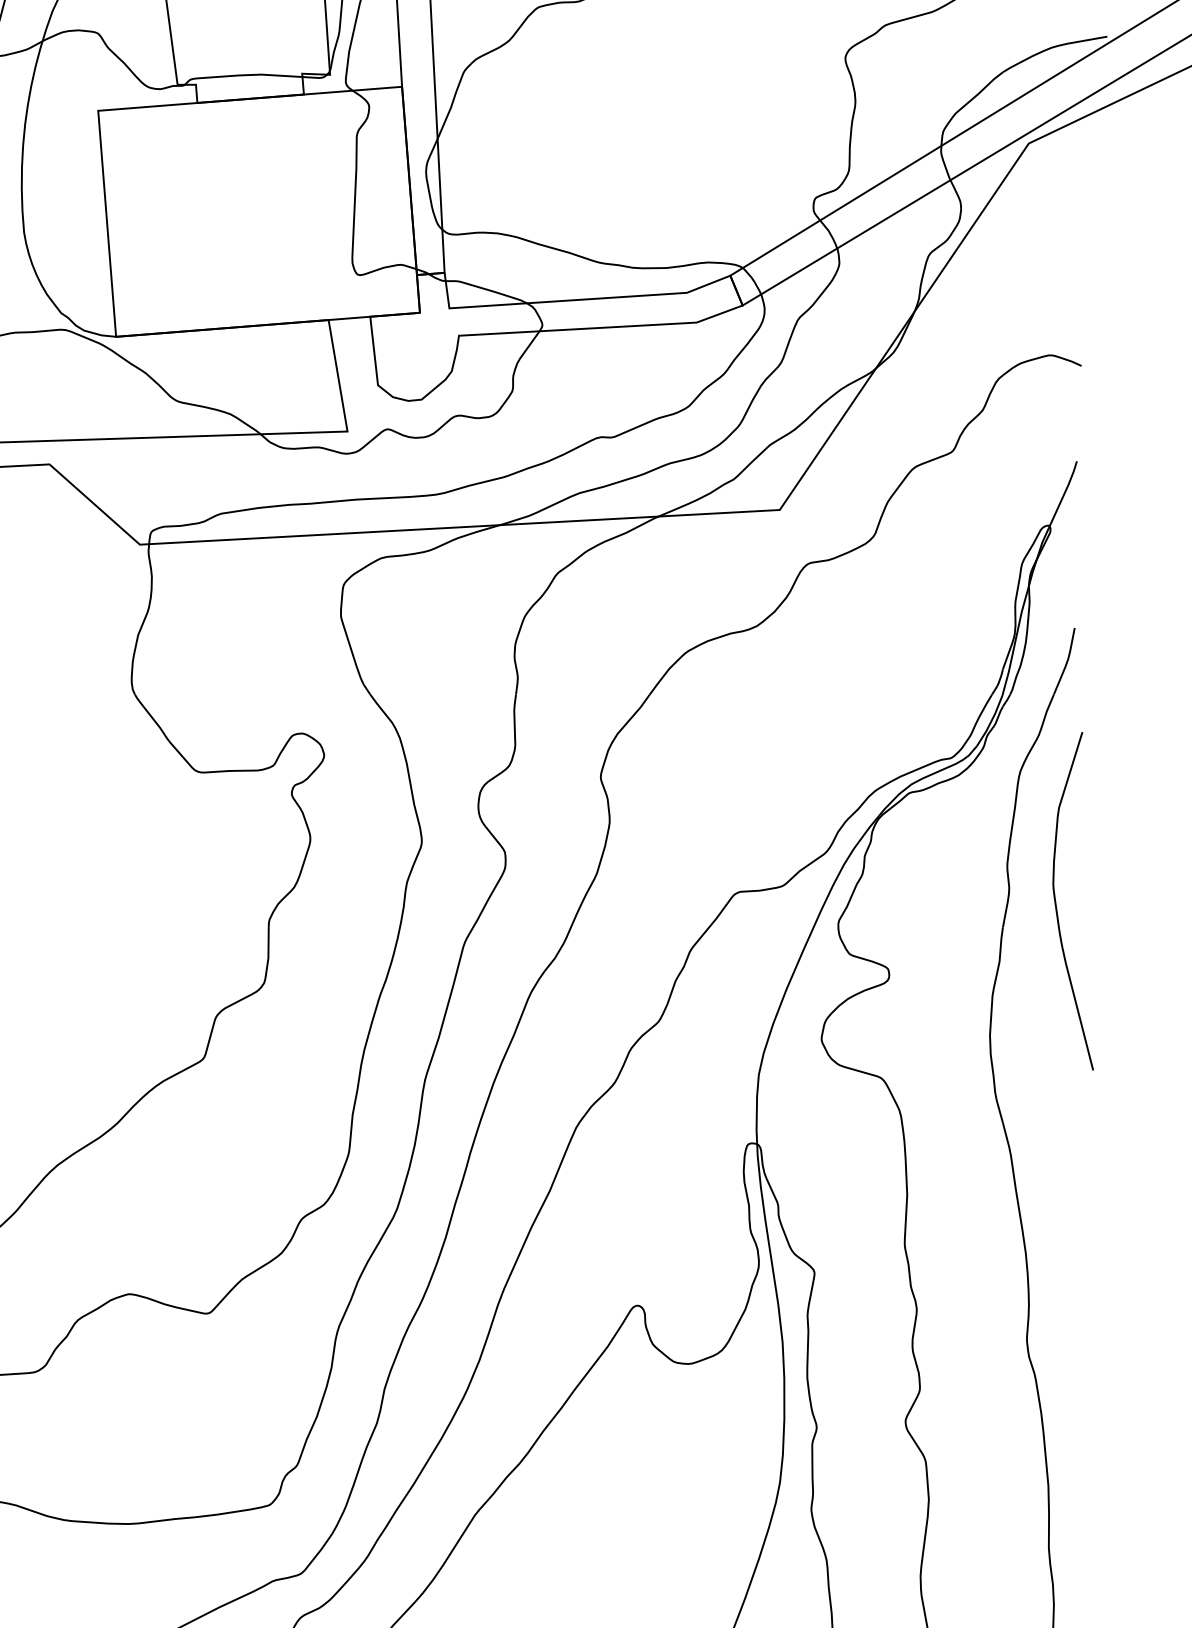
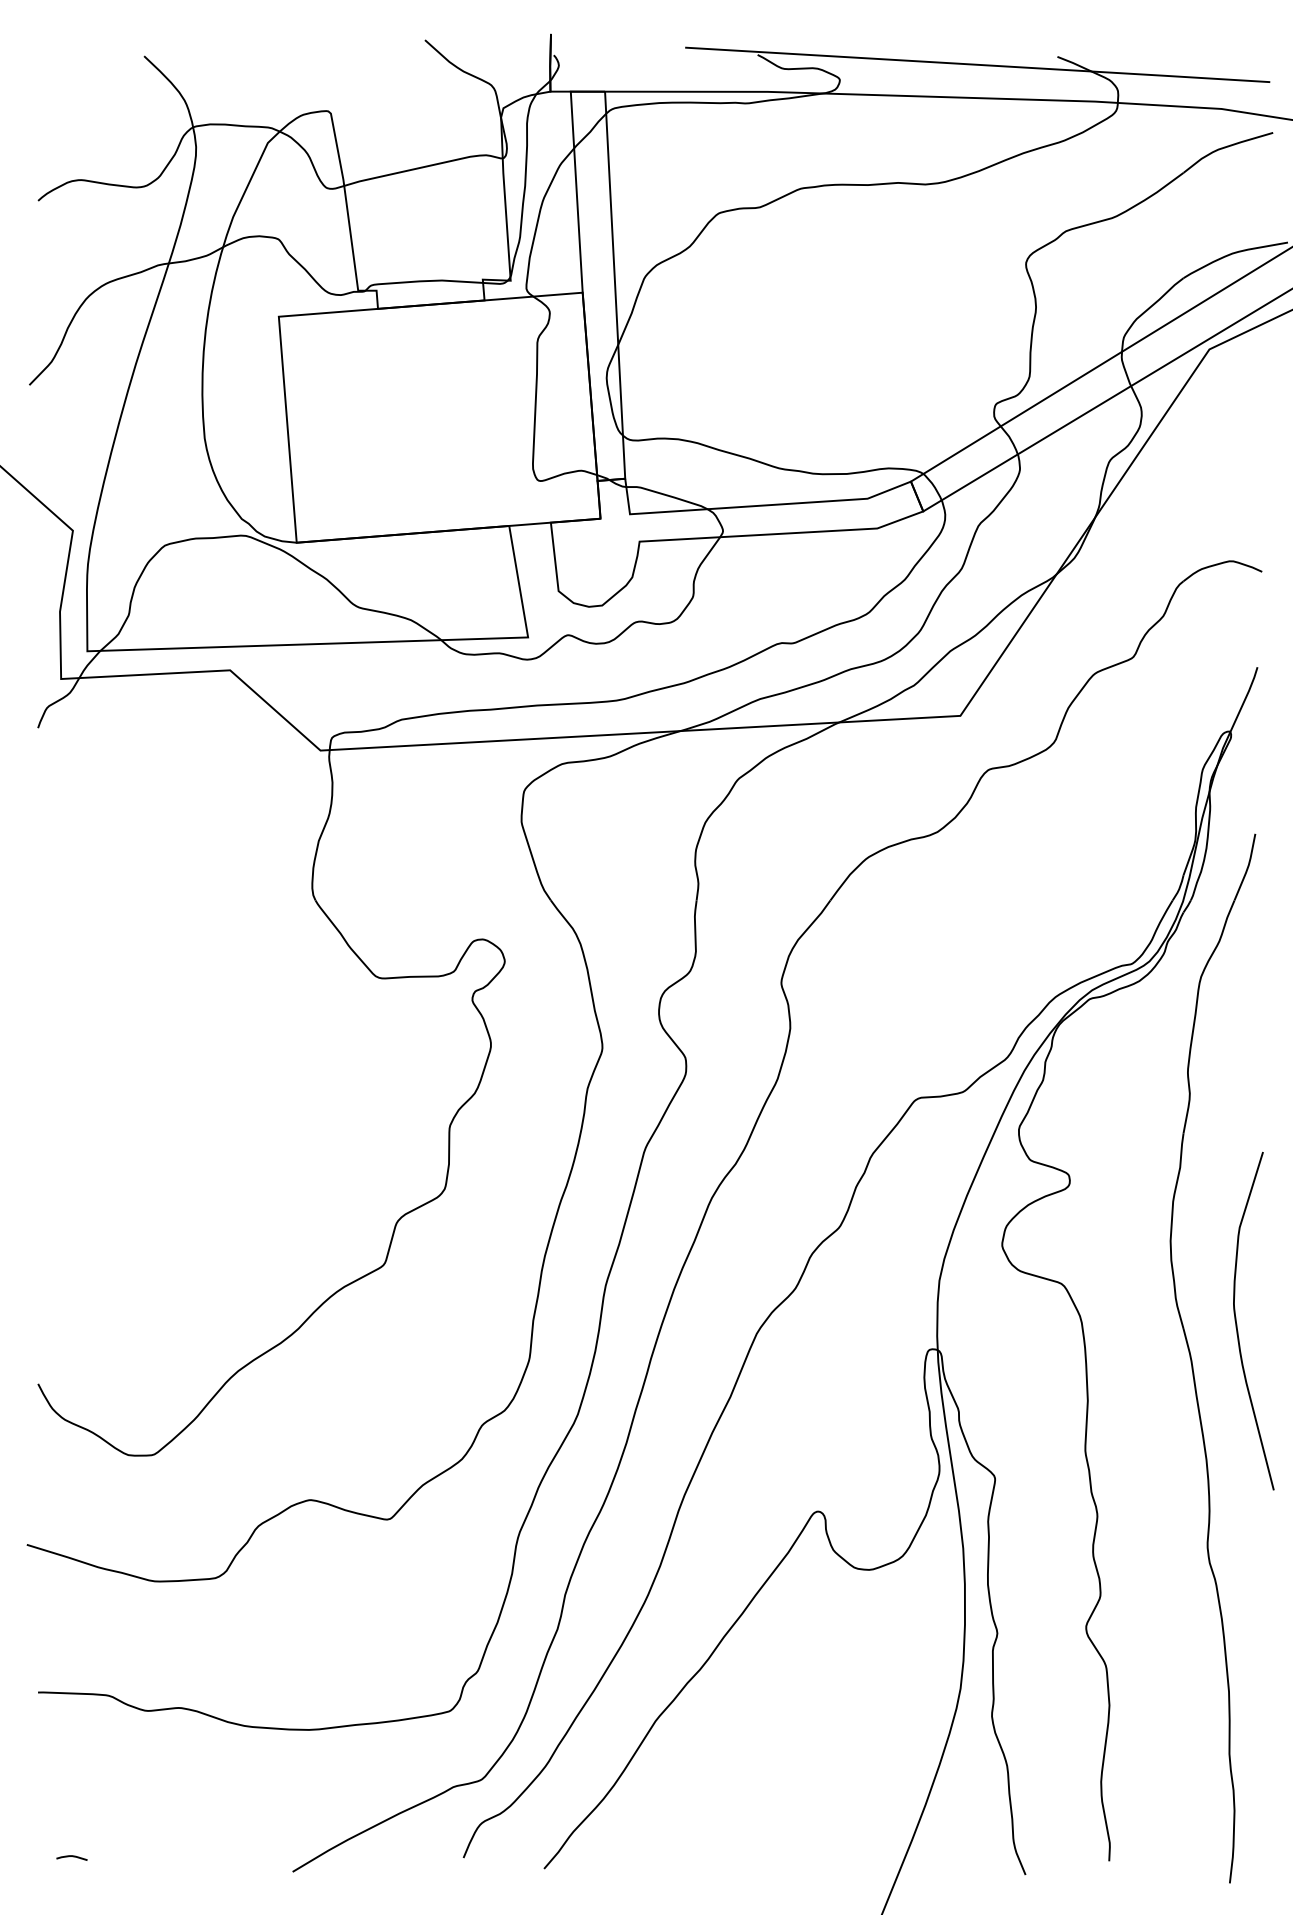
curve: (1056, 904) -> (1237, 1324), moved

